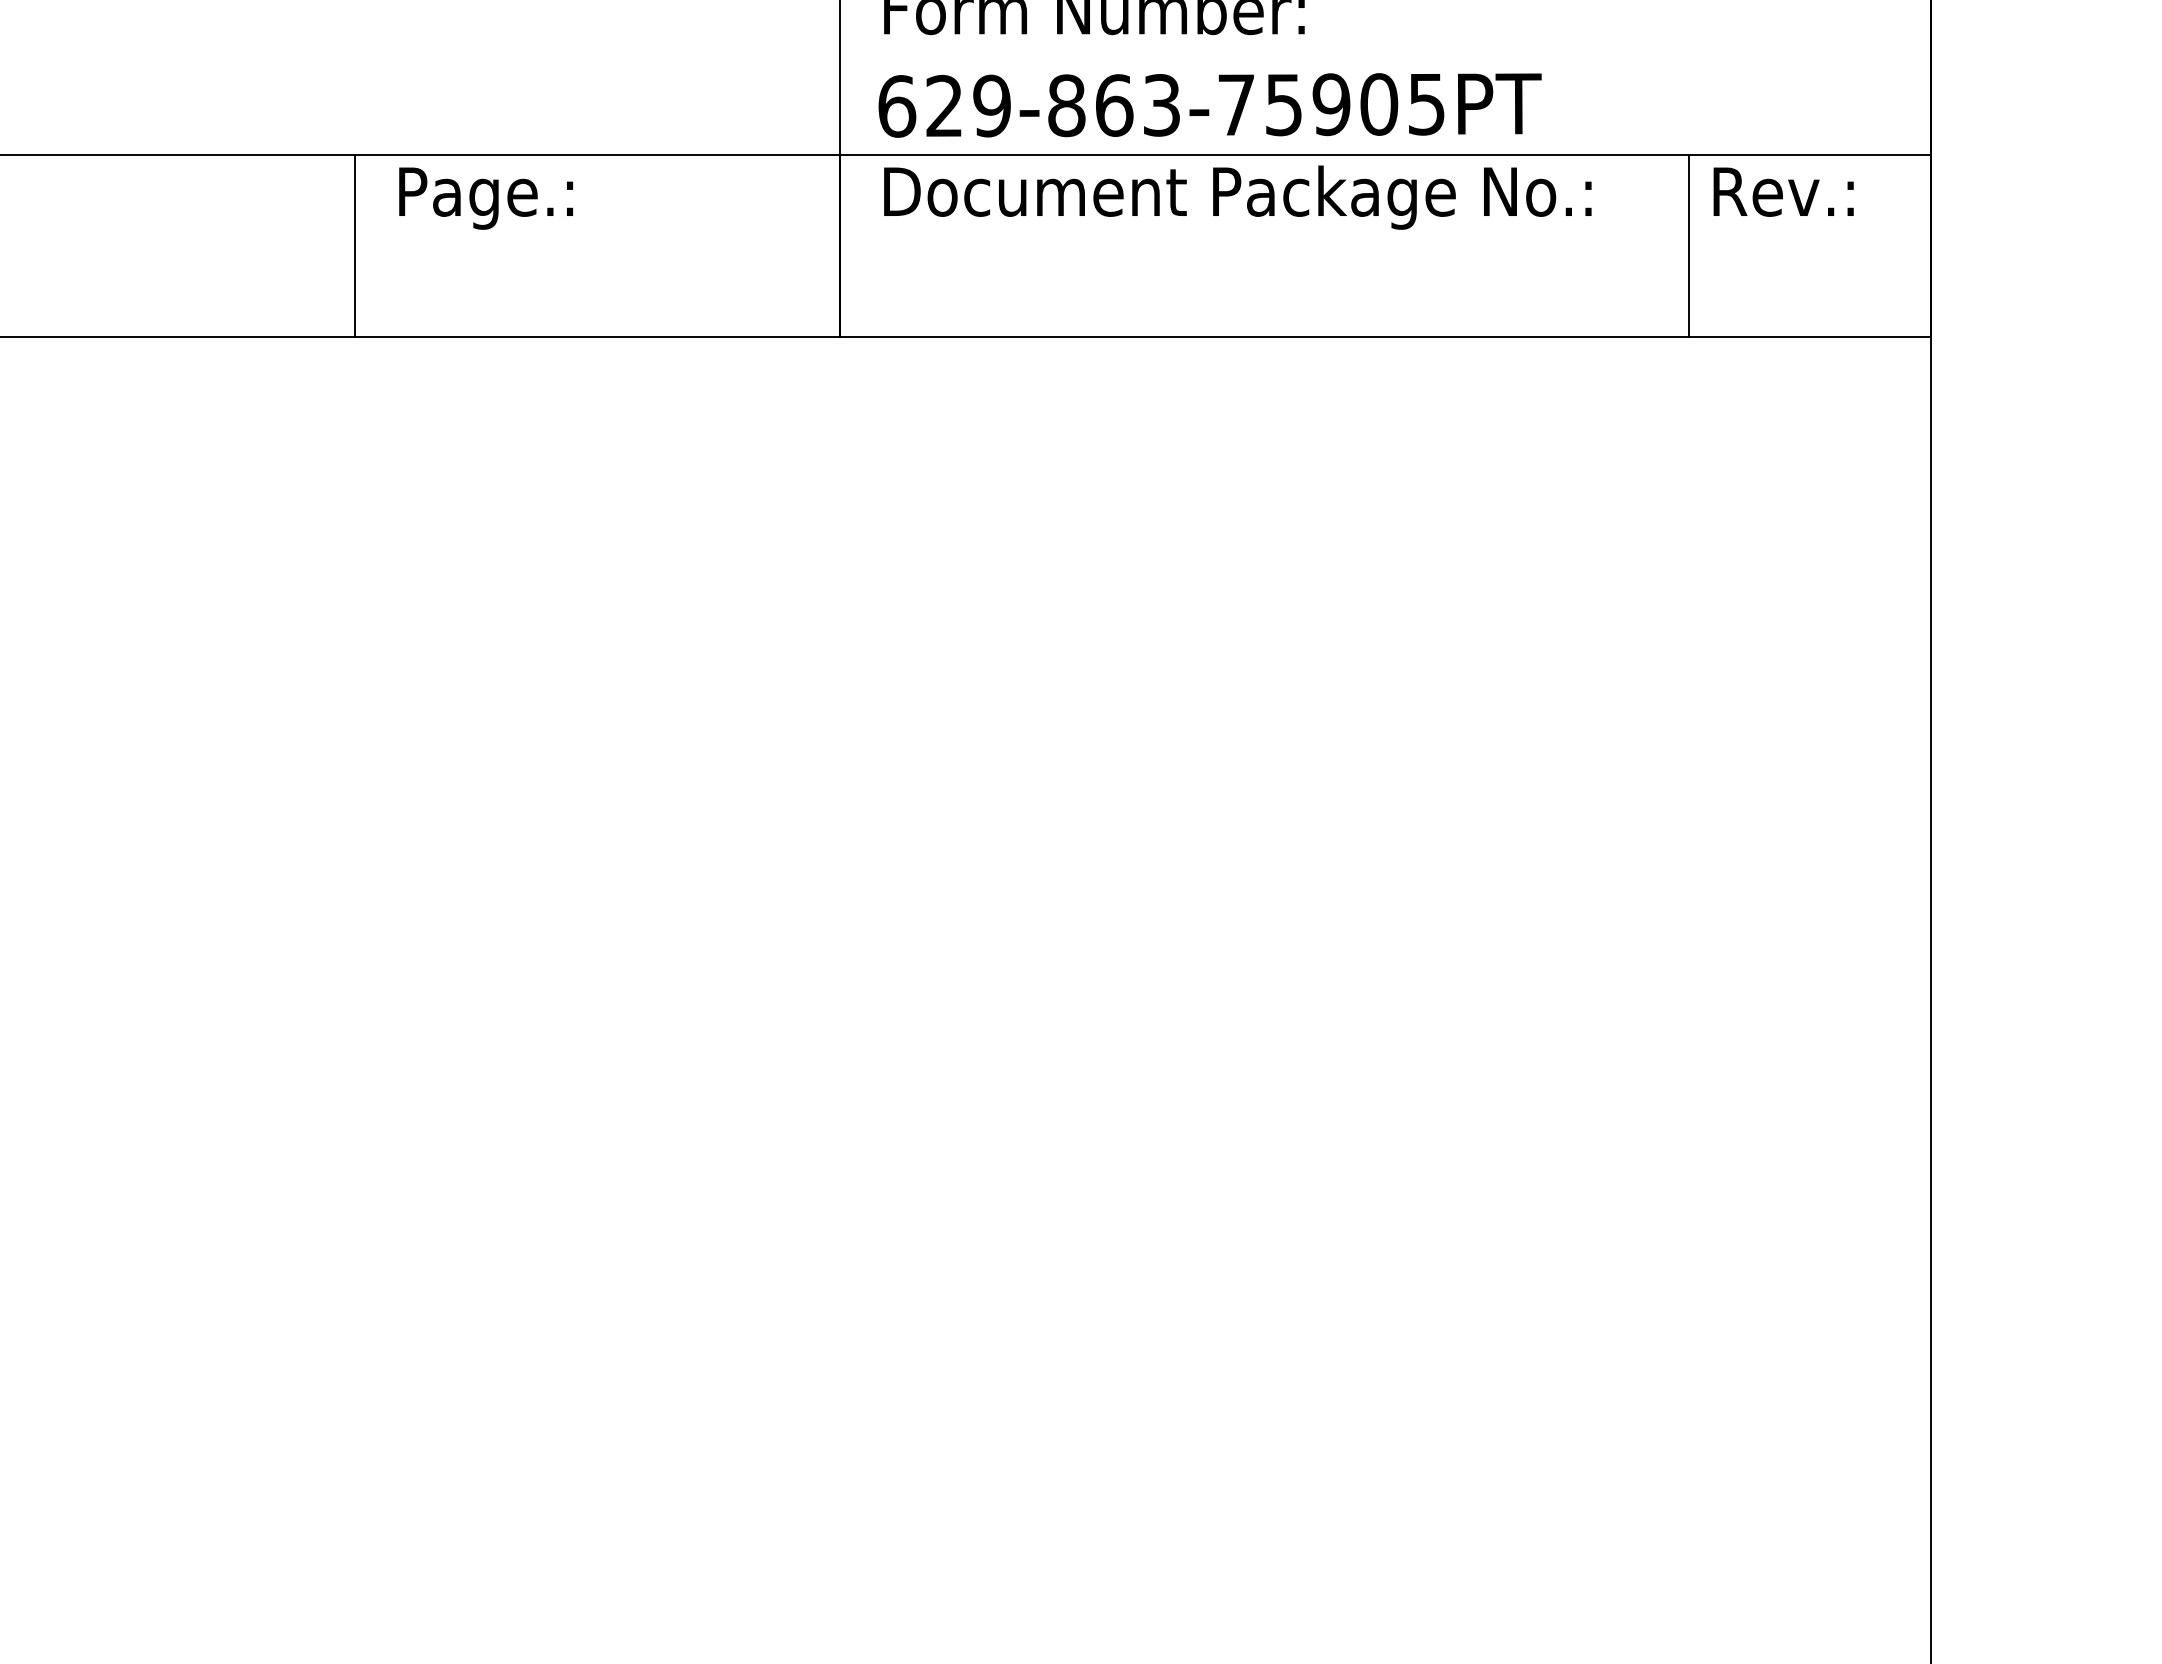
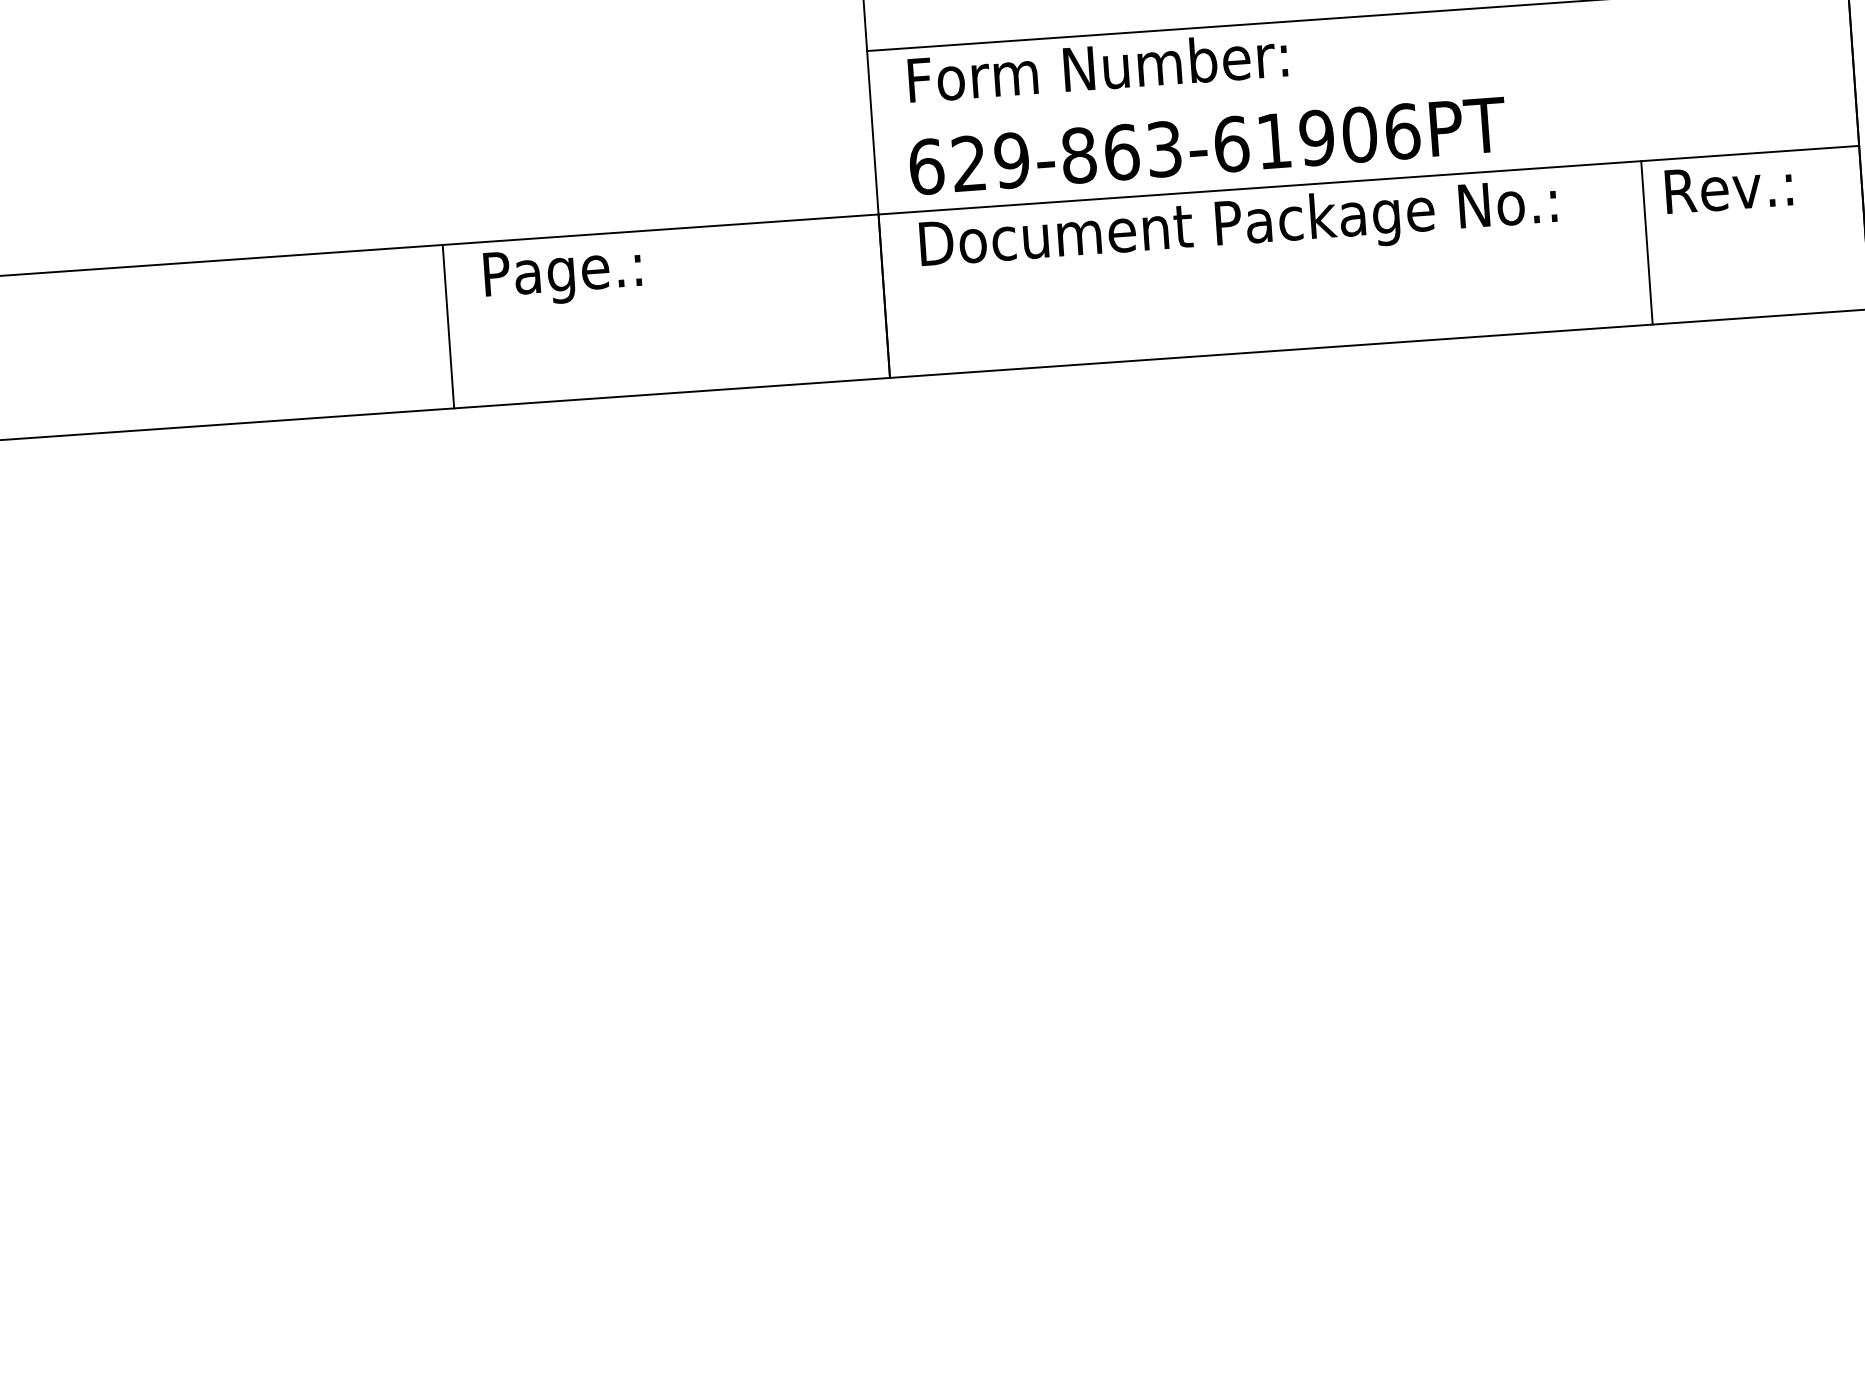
text: (1332, 104) -> (1317, 137), 629-863-75905PT -> 629-863-61906PT

